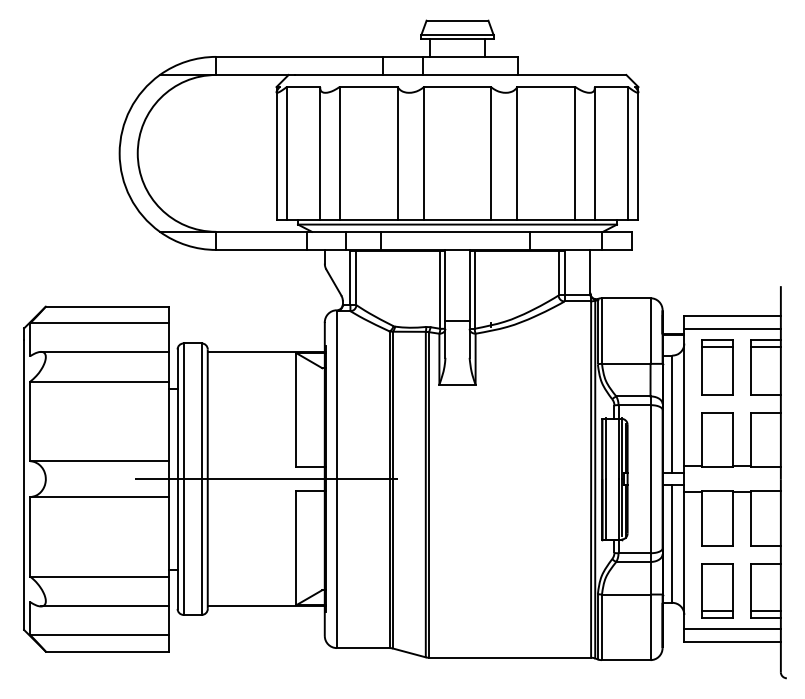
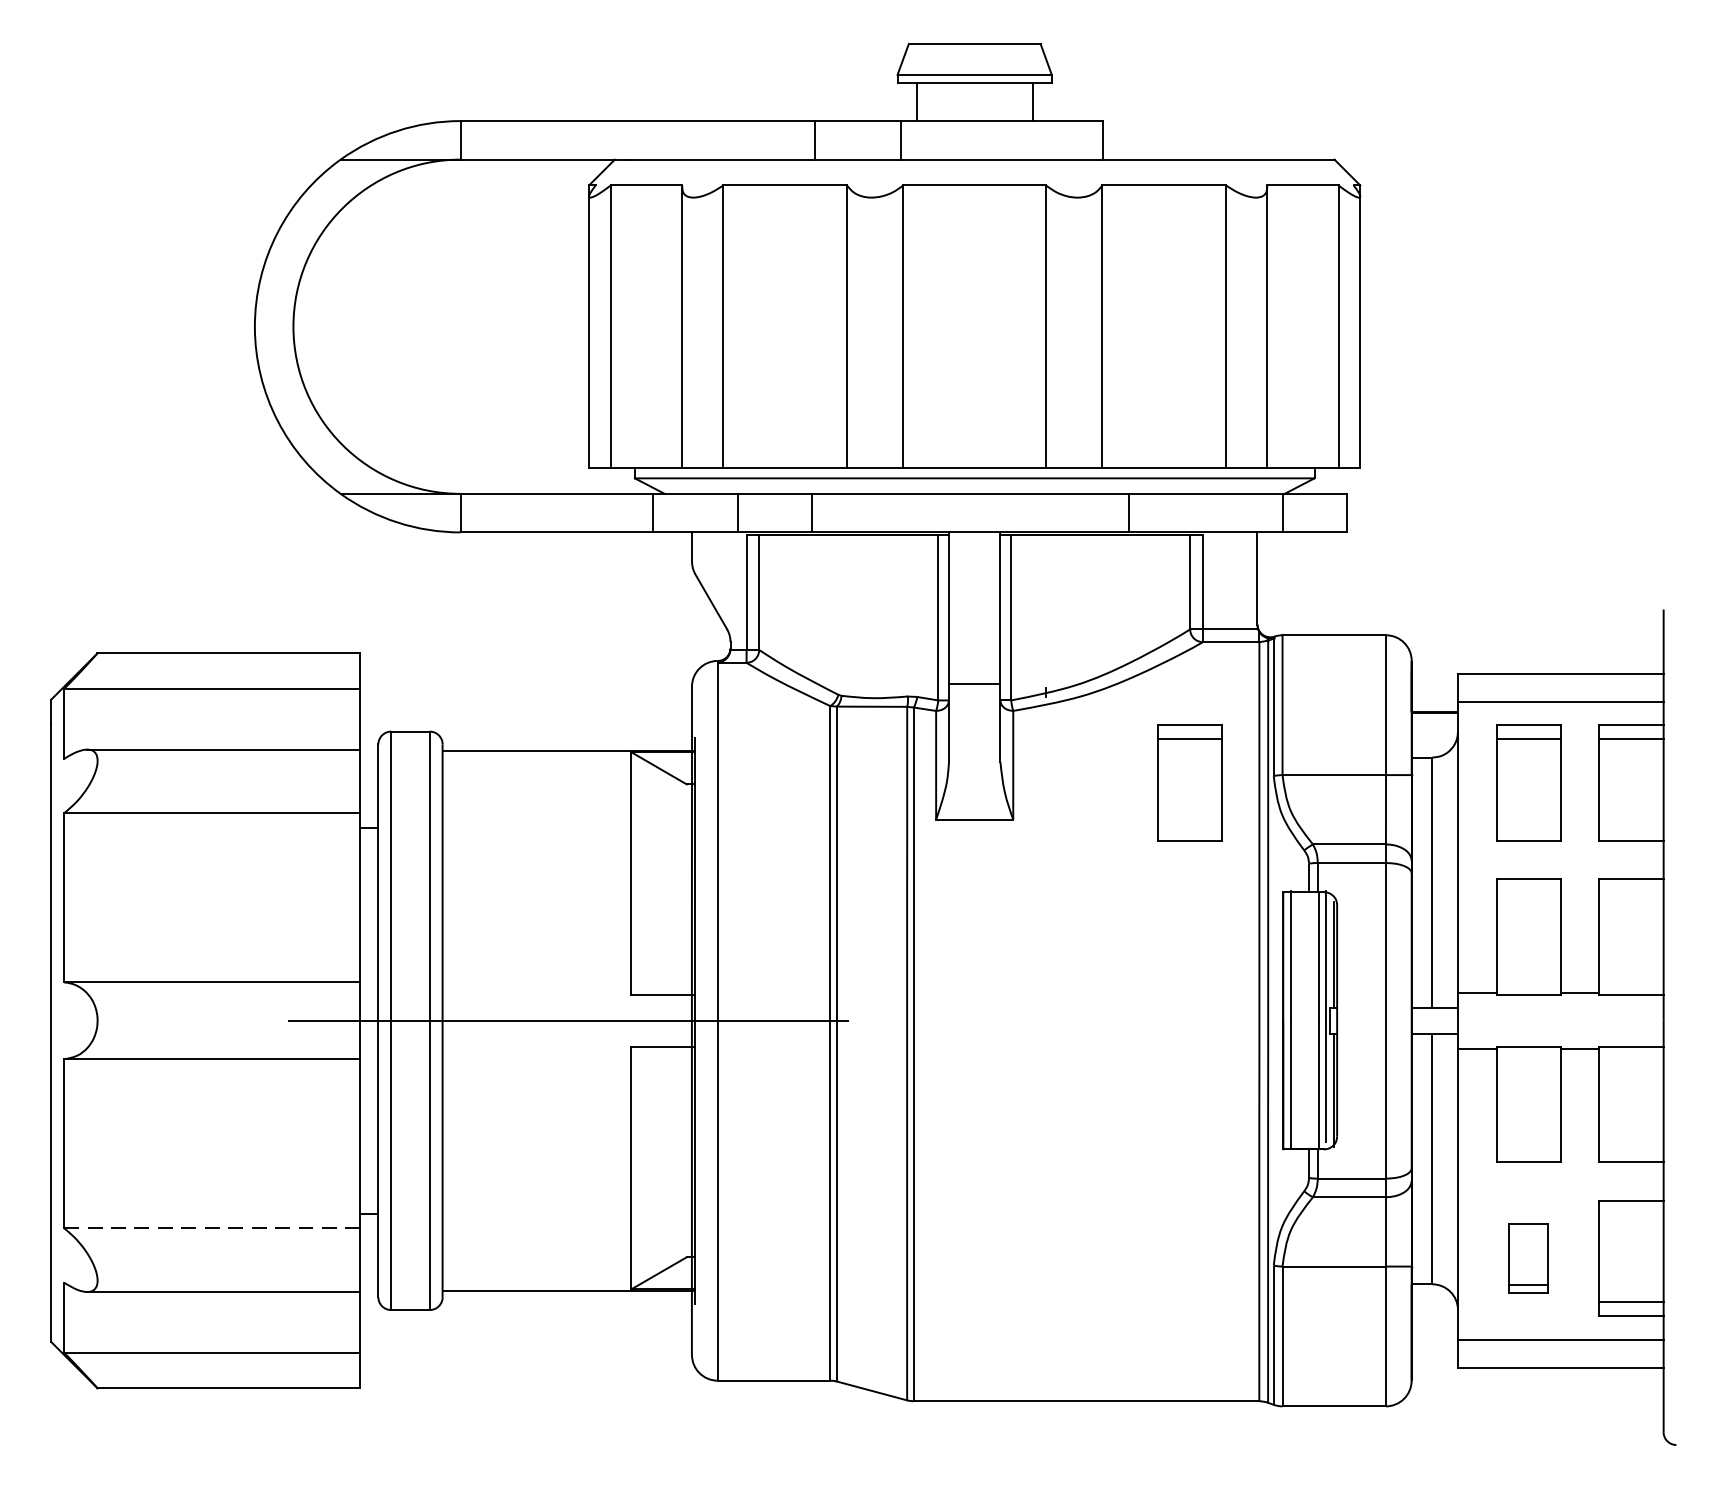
part: (558, 367) -> (1189, 782), added
line: (100, 576) -> (214, 1228), solid -> dashed
part: (717, 590) -> (1528, 1257), size x0.6

